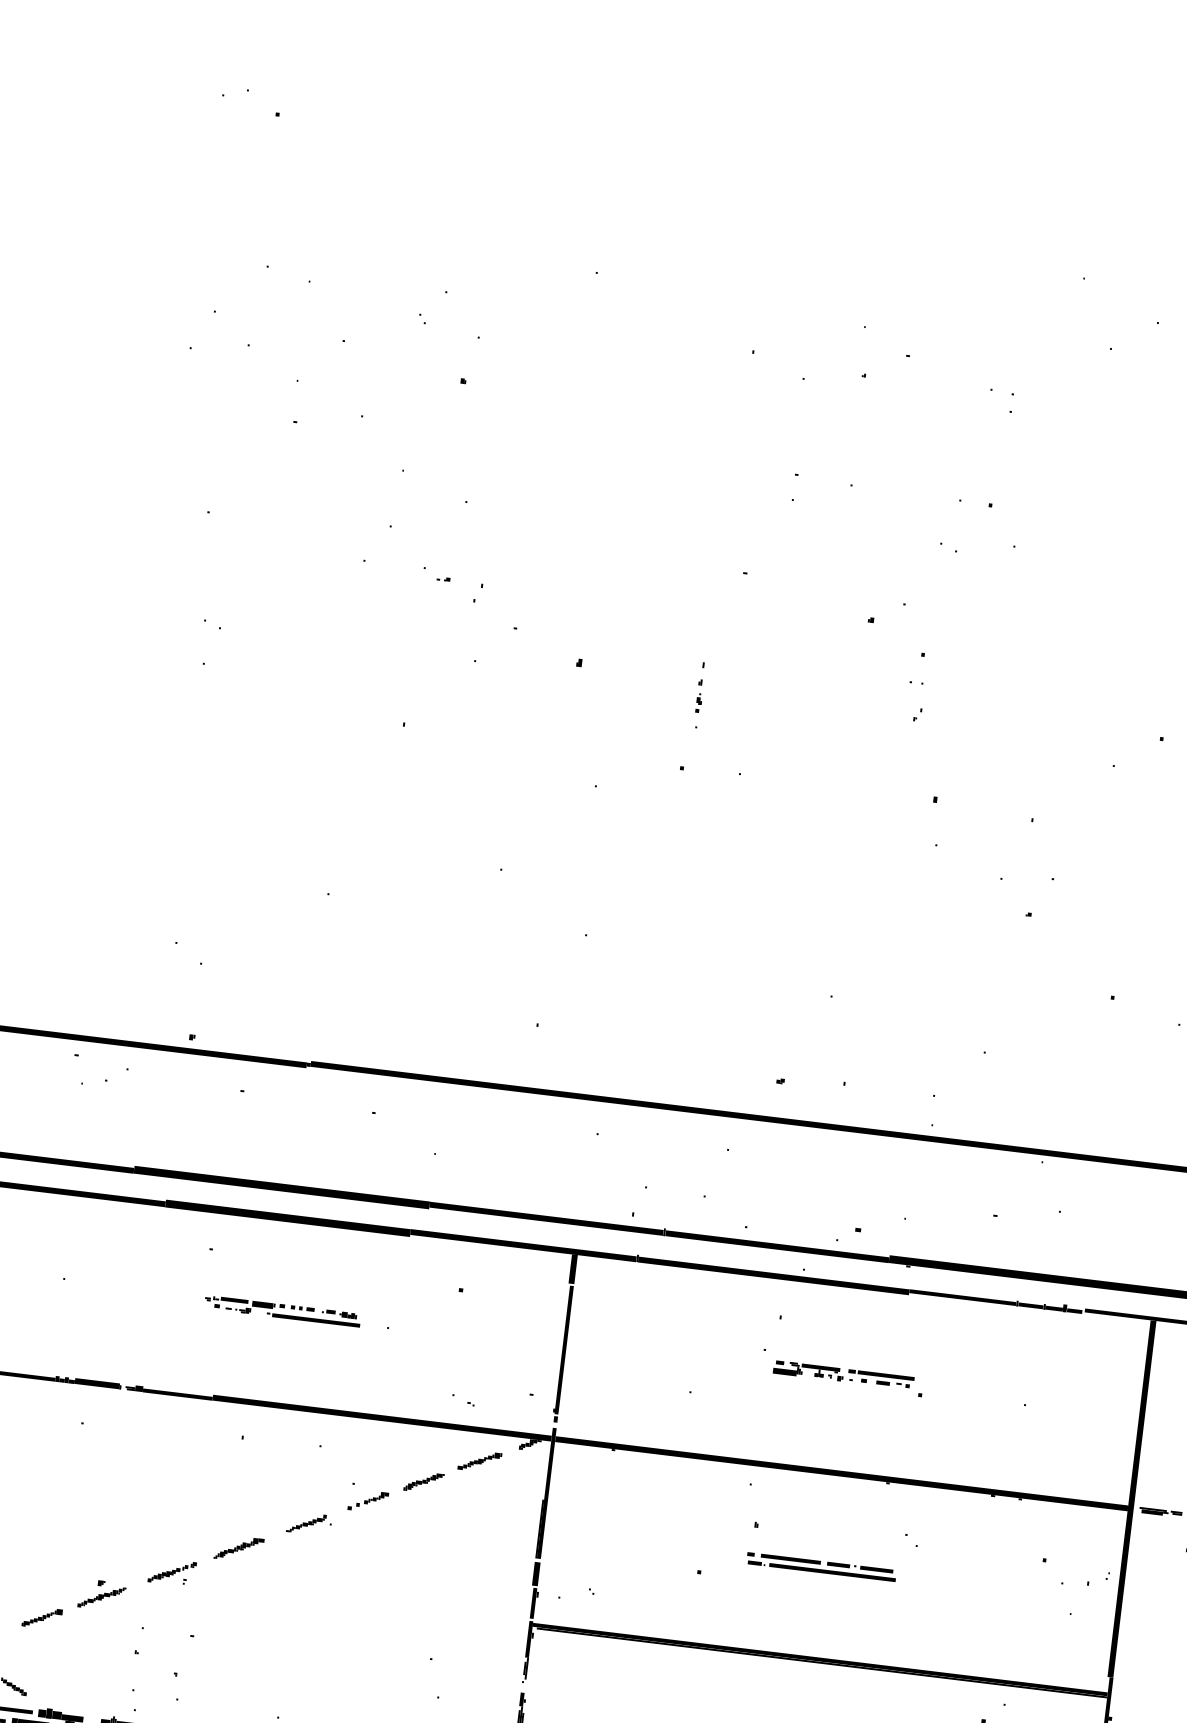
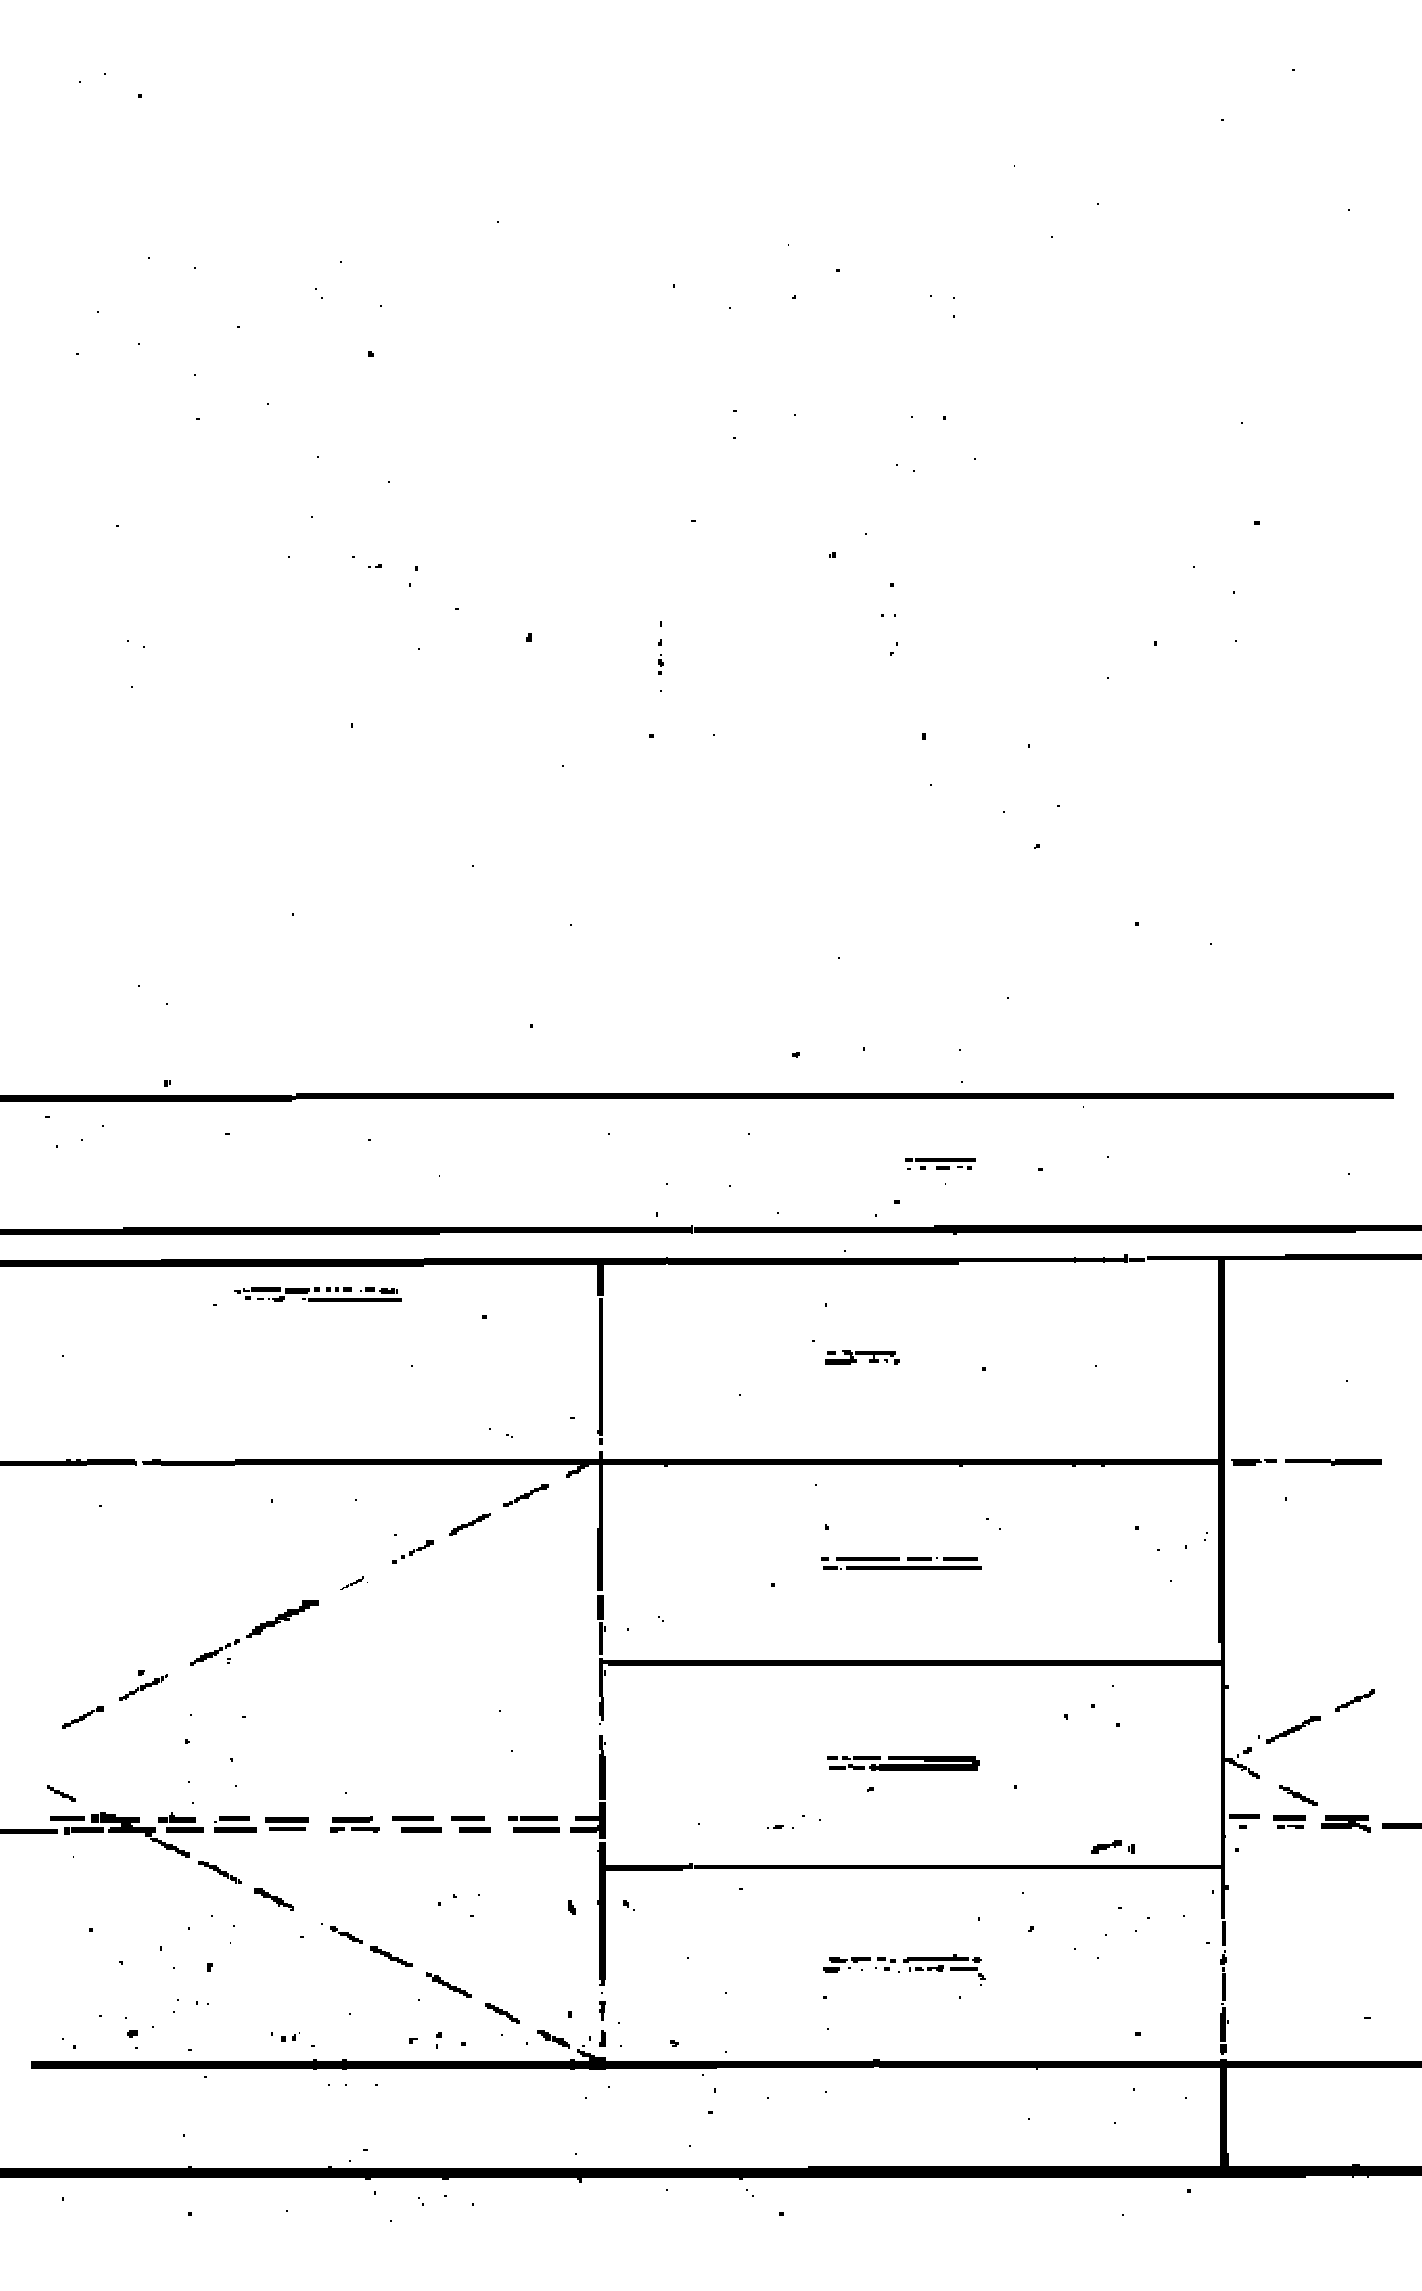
part: (281, 1310) -> (317, 1294), moved
part: (881, 1378) -> (940, 1163), moved
part: (309, 1523) -> (353, 1583), size x0.6
part: (239, 1548) -> (282, 1618), size x1.4

